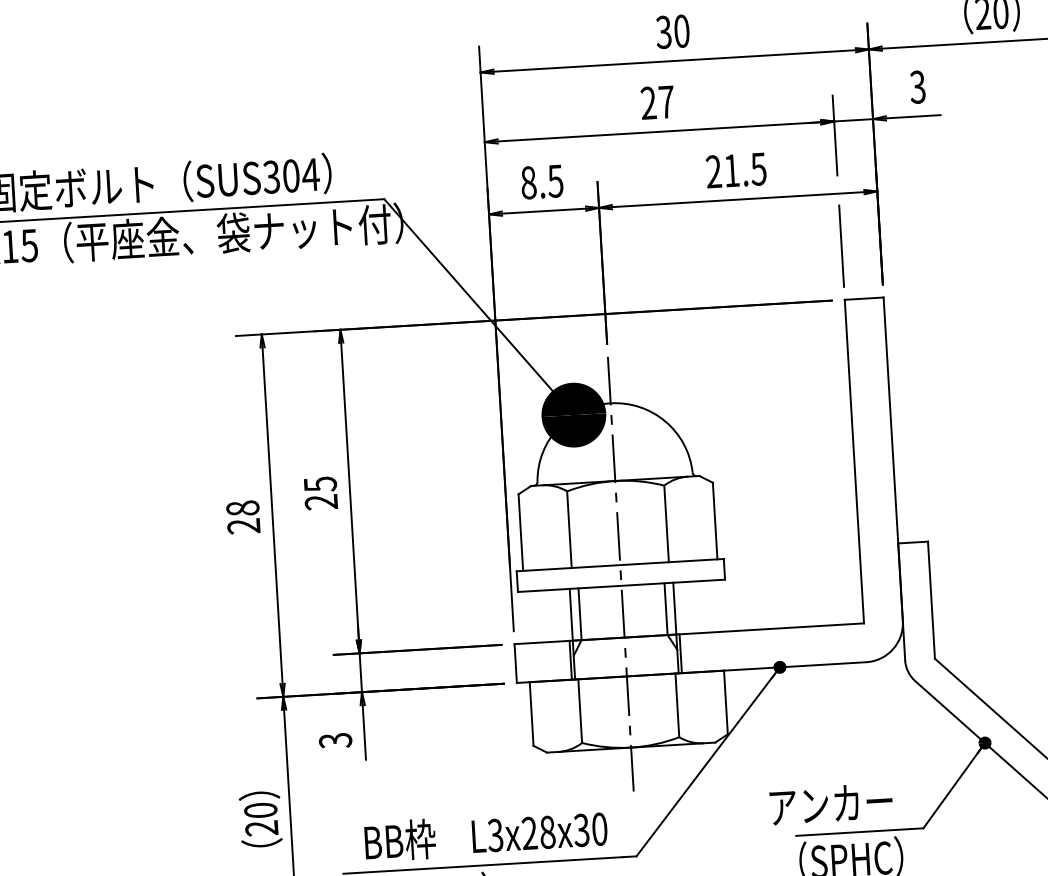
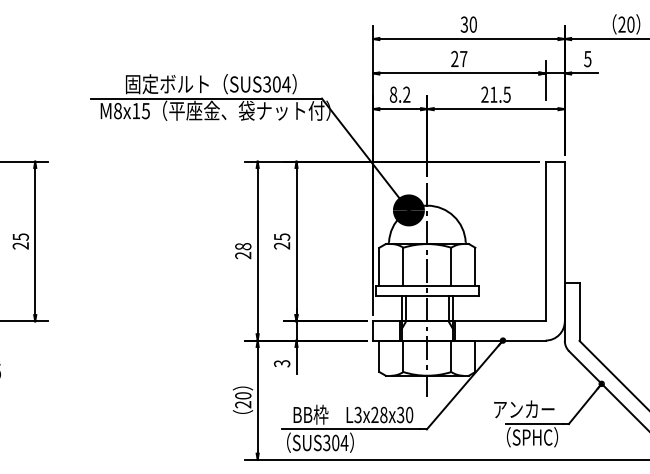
text: (917, 86) -> (587, 58), 3 -> 5
text: (555, 180) -> (406, 94), 8.5 -> 8.2
line: (841, 247) -> (545, 135), removed

